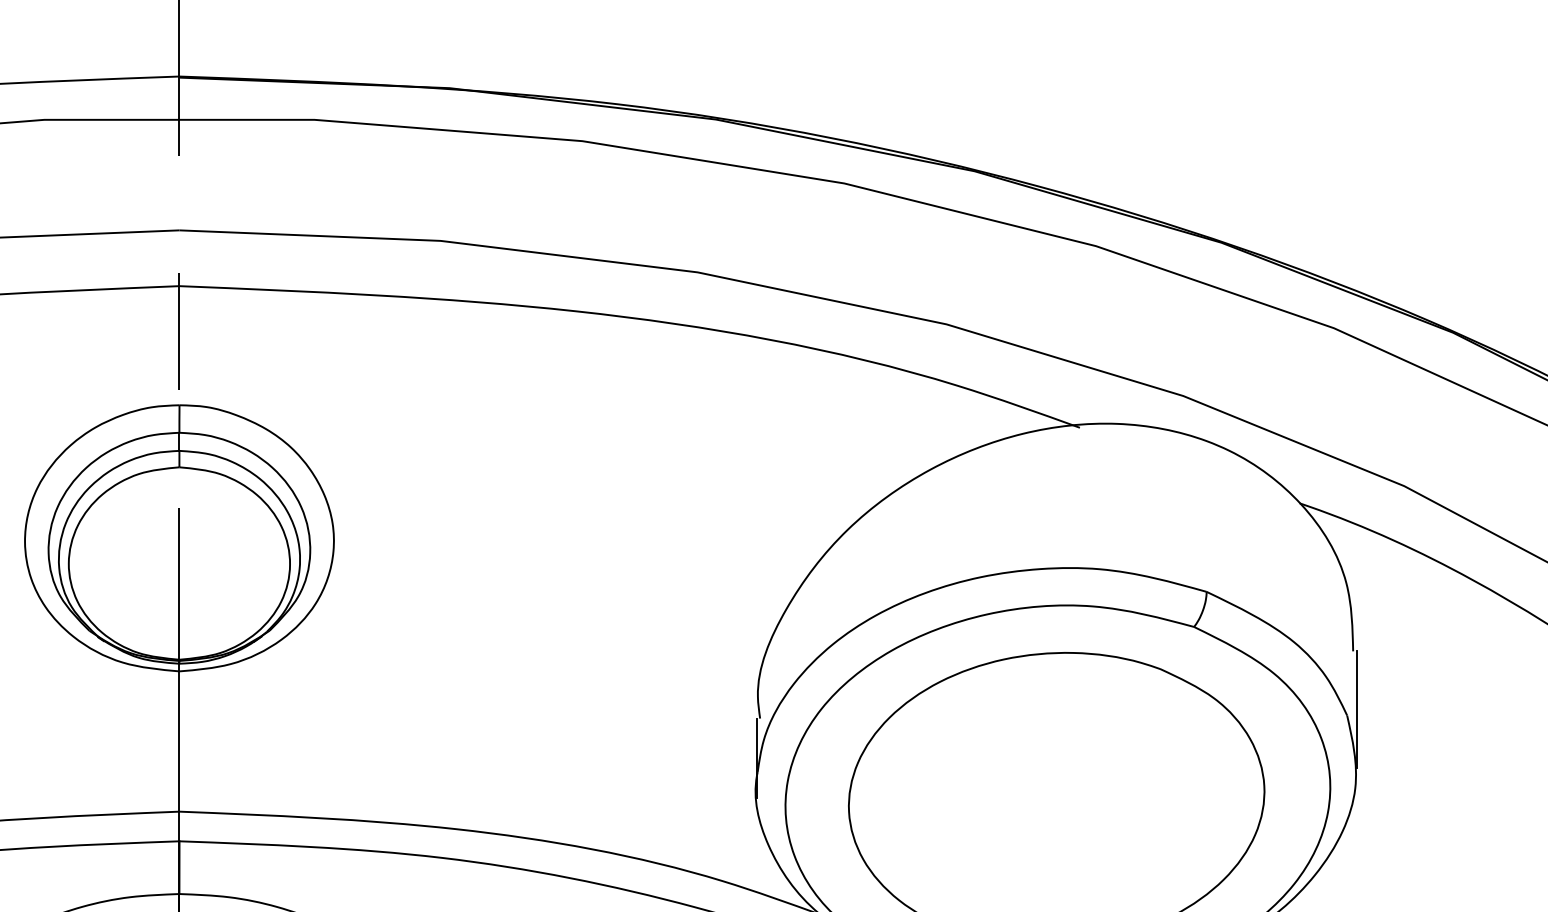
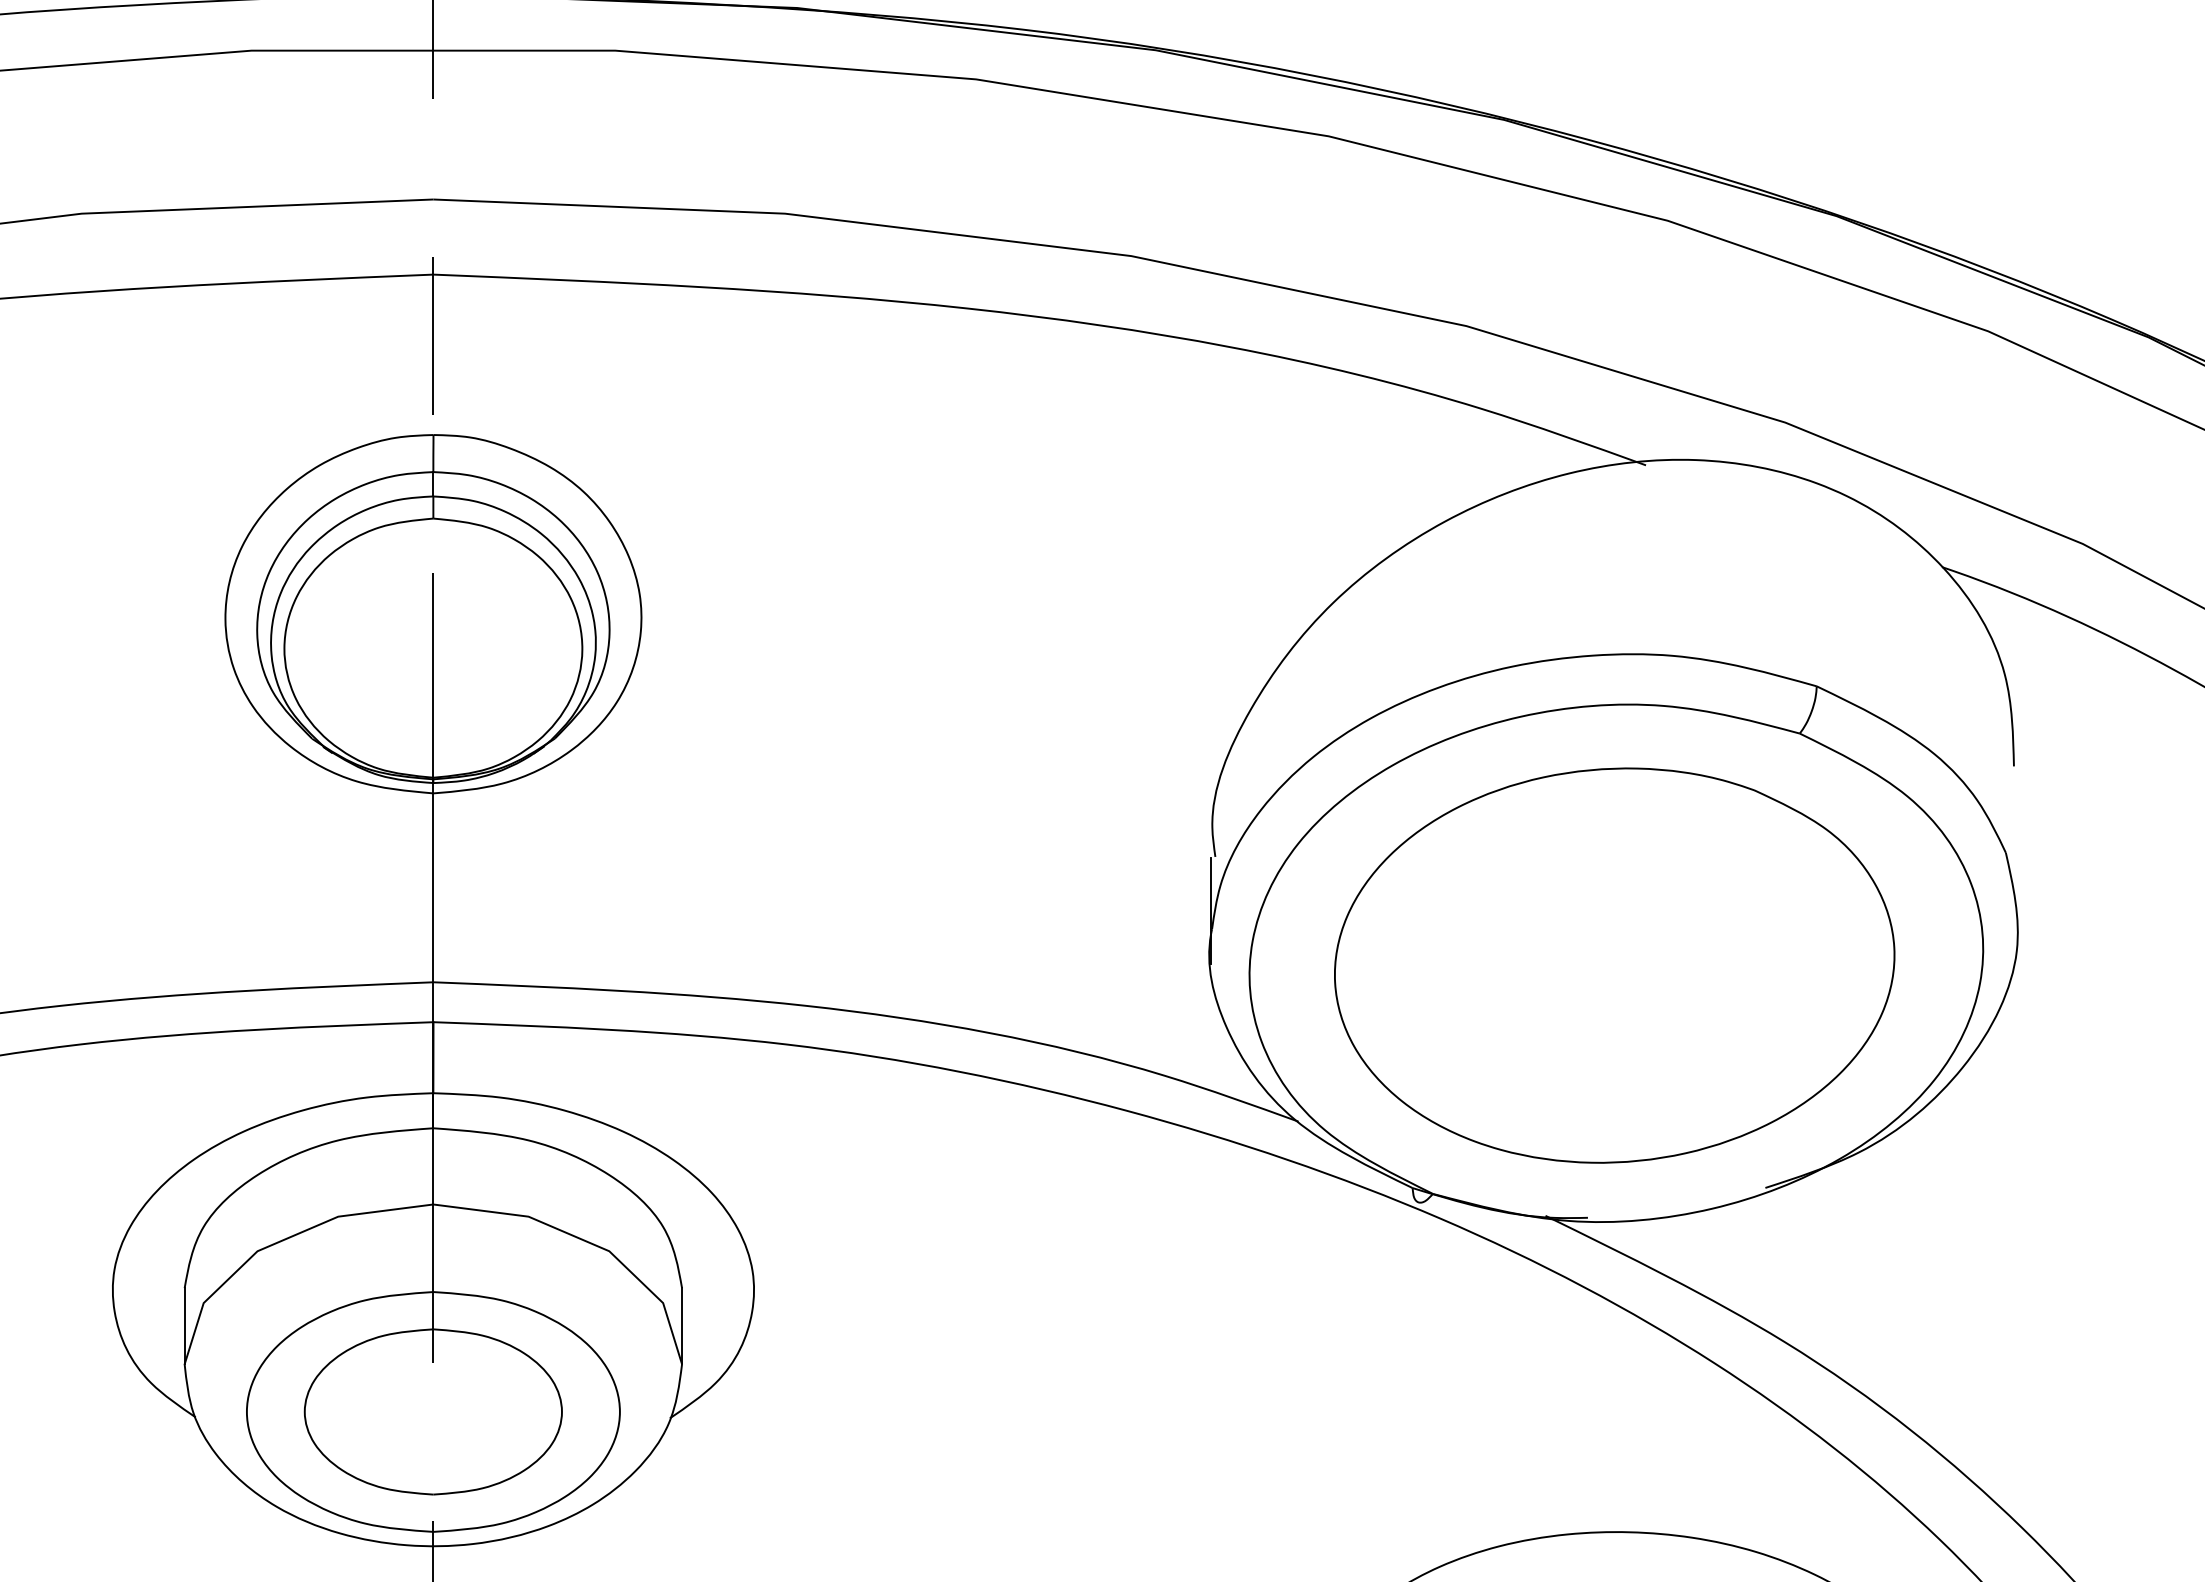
line: (1356, 709) -> (2018, 844), removed

